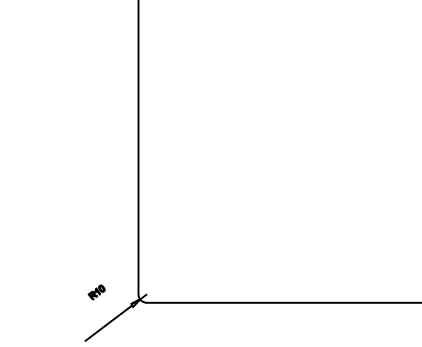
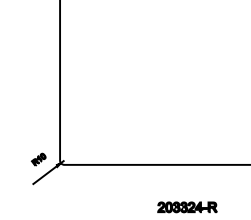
part: (96, 292) -> (38, 159), size x1.67

